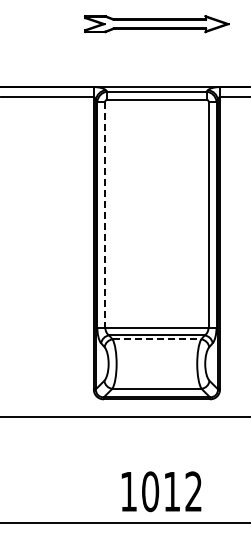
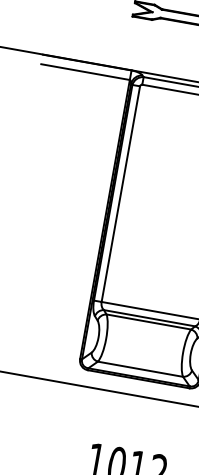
line: (105, 214) -> (121, 194), dashed -> solid
line: (157, 339) -> (149, 322), dashed -> solid

